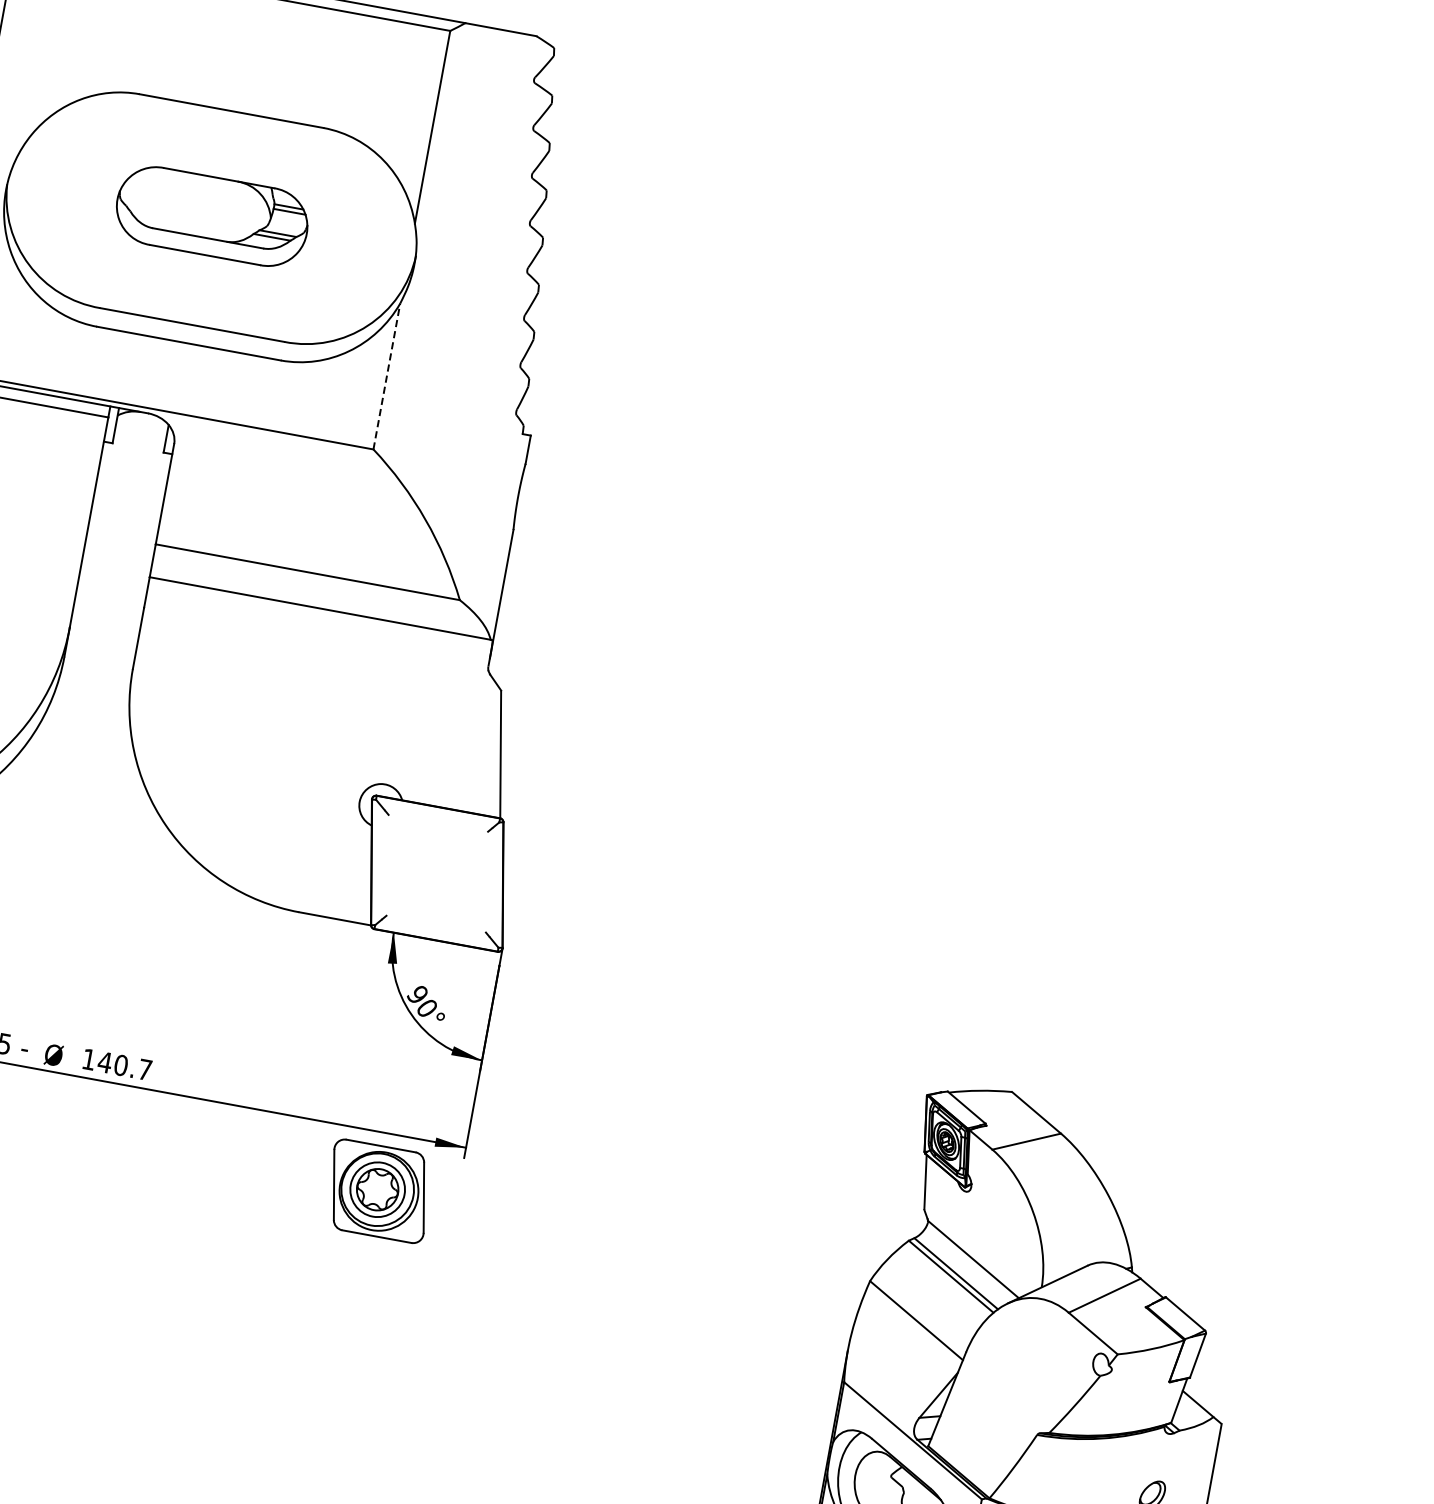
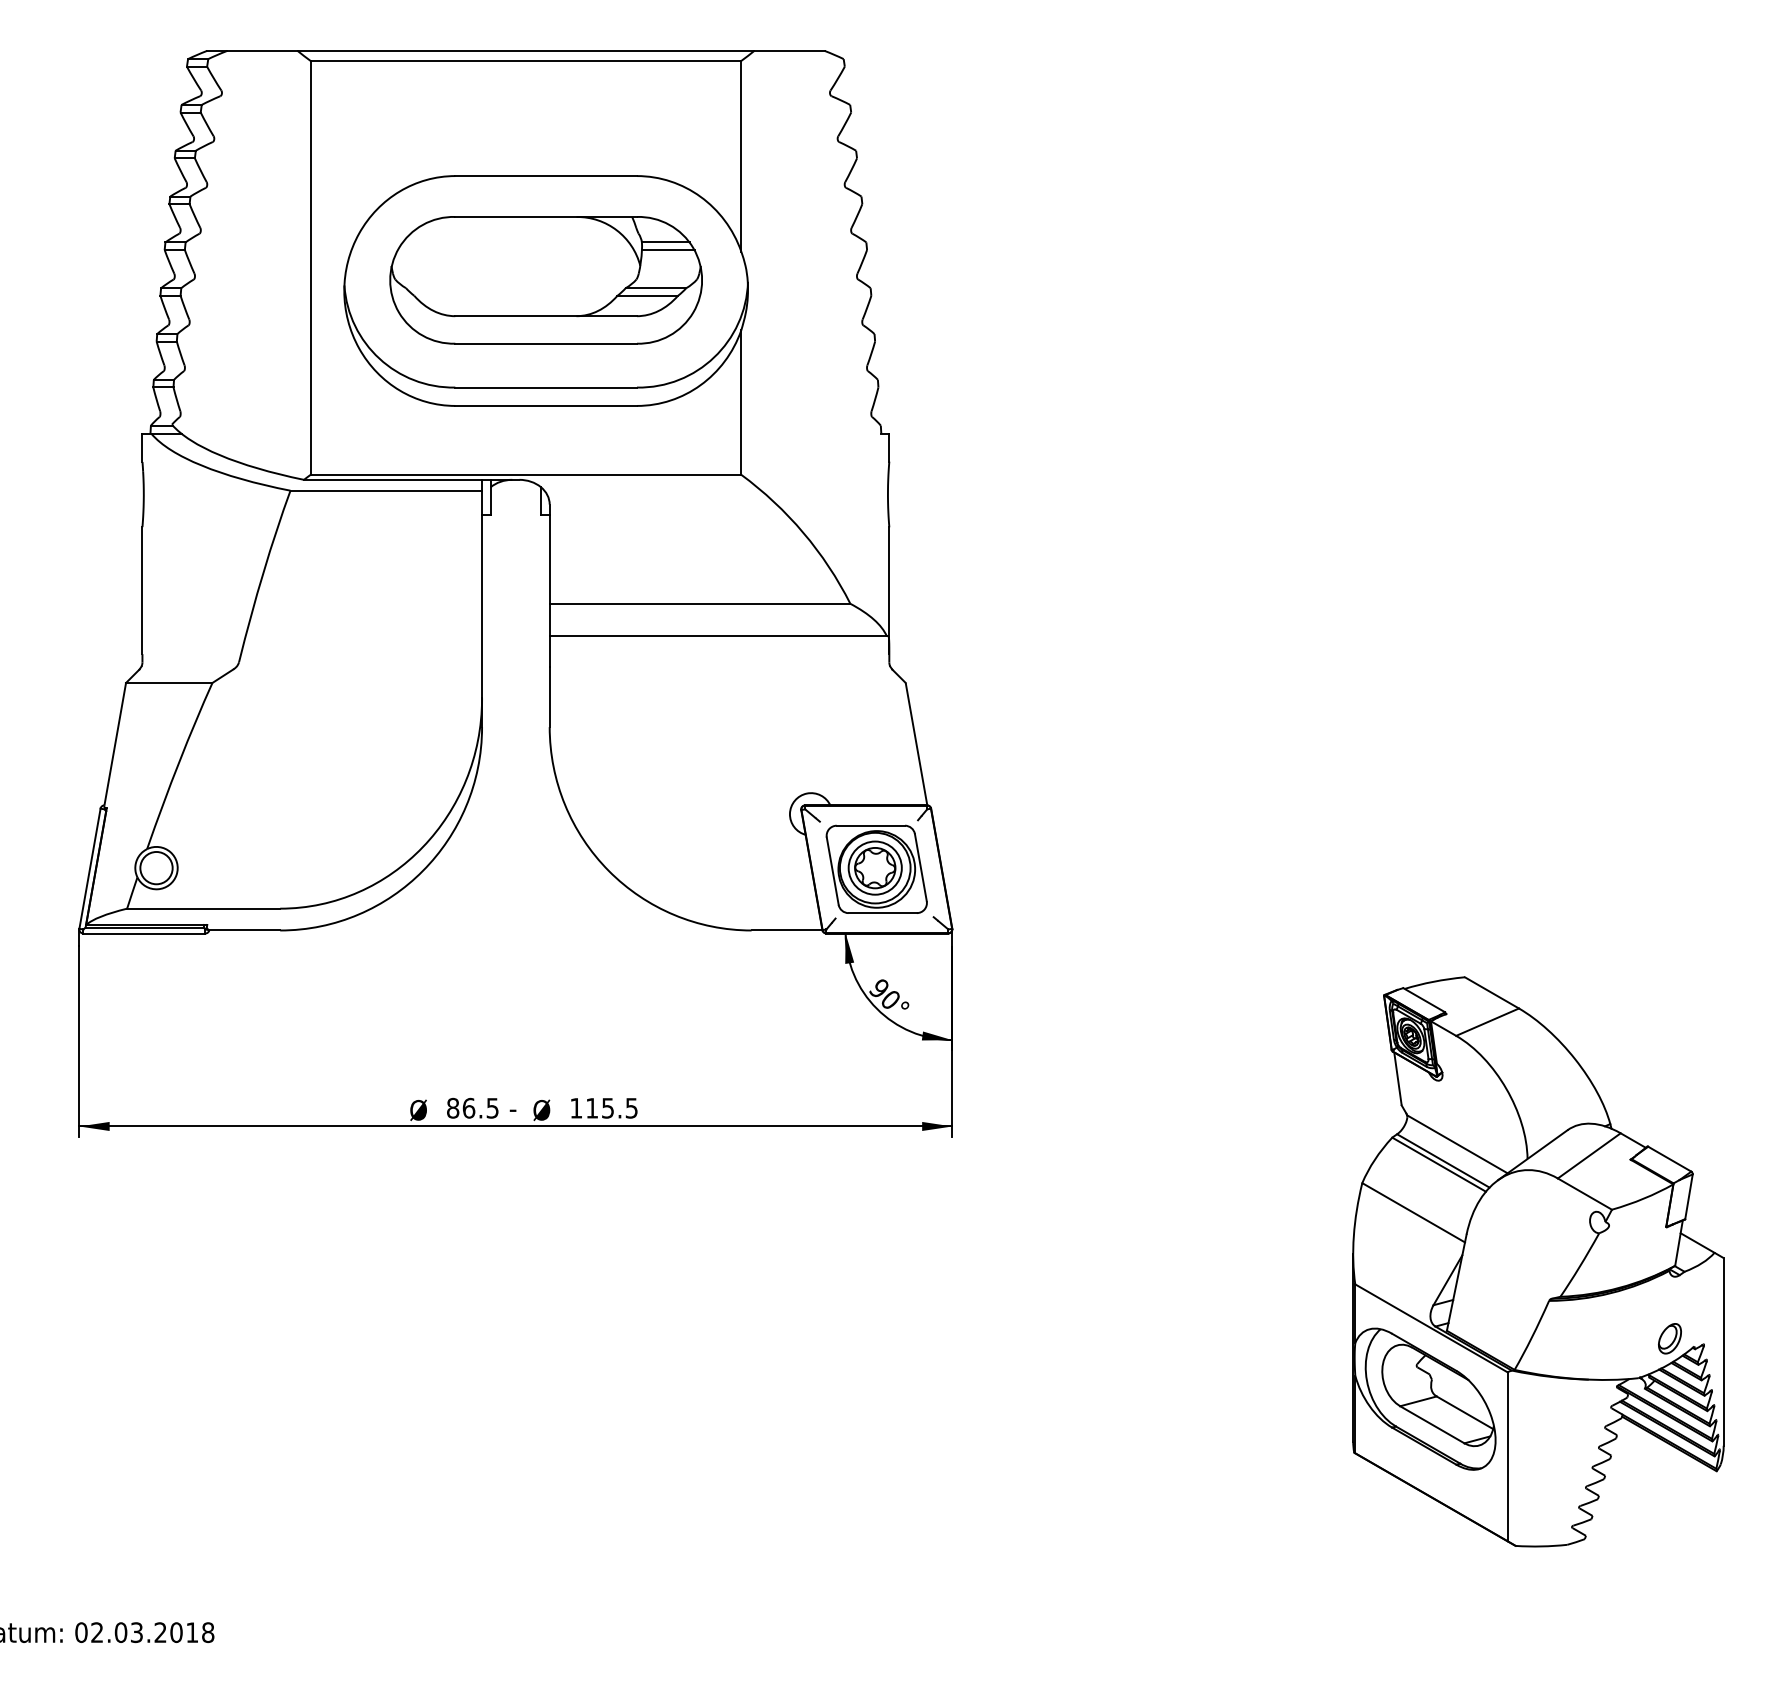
part: (211, 216) -> (545, 280), size x1.67
line: (387, 376) -> (741, 402), dashed -> solid
text: (124, 1065) -> (611, 1107), 140.7 -> 115.5
part: (378, 1190) -> (876, 868), moved

